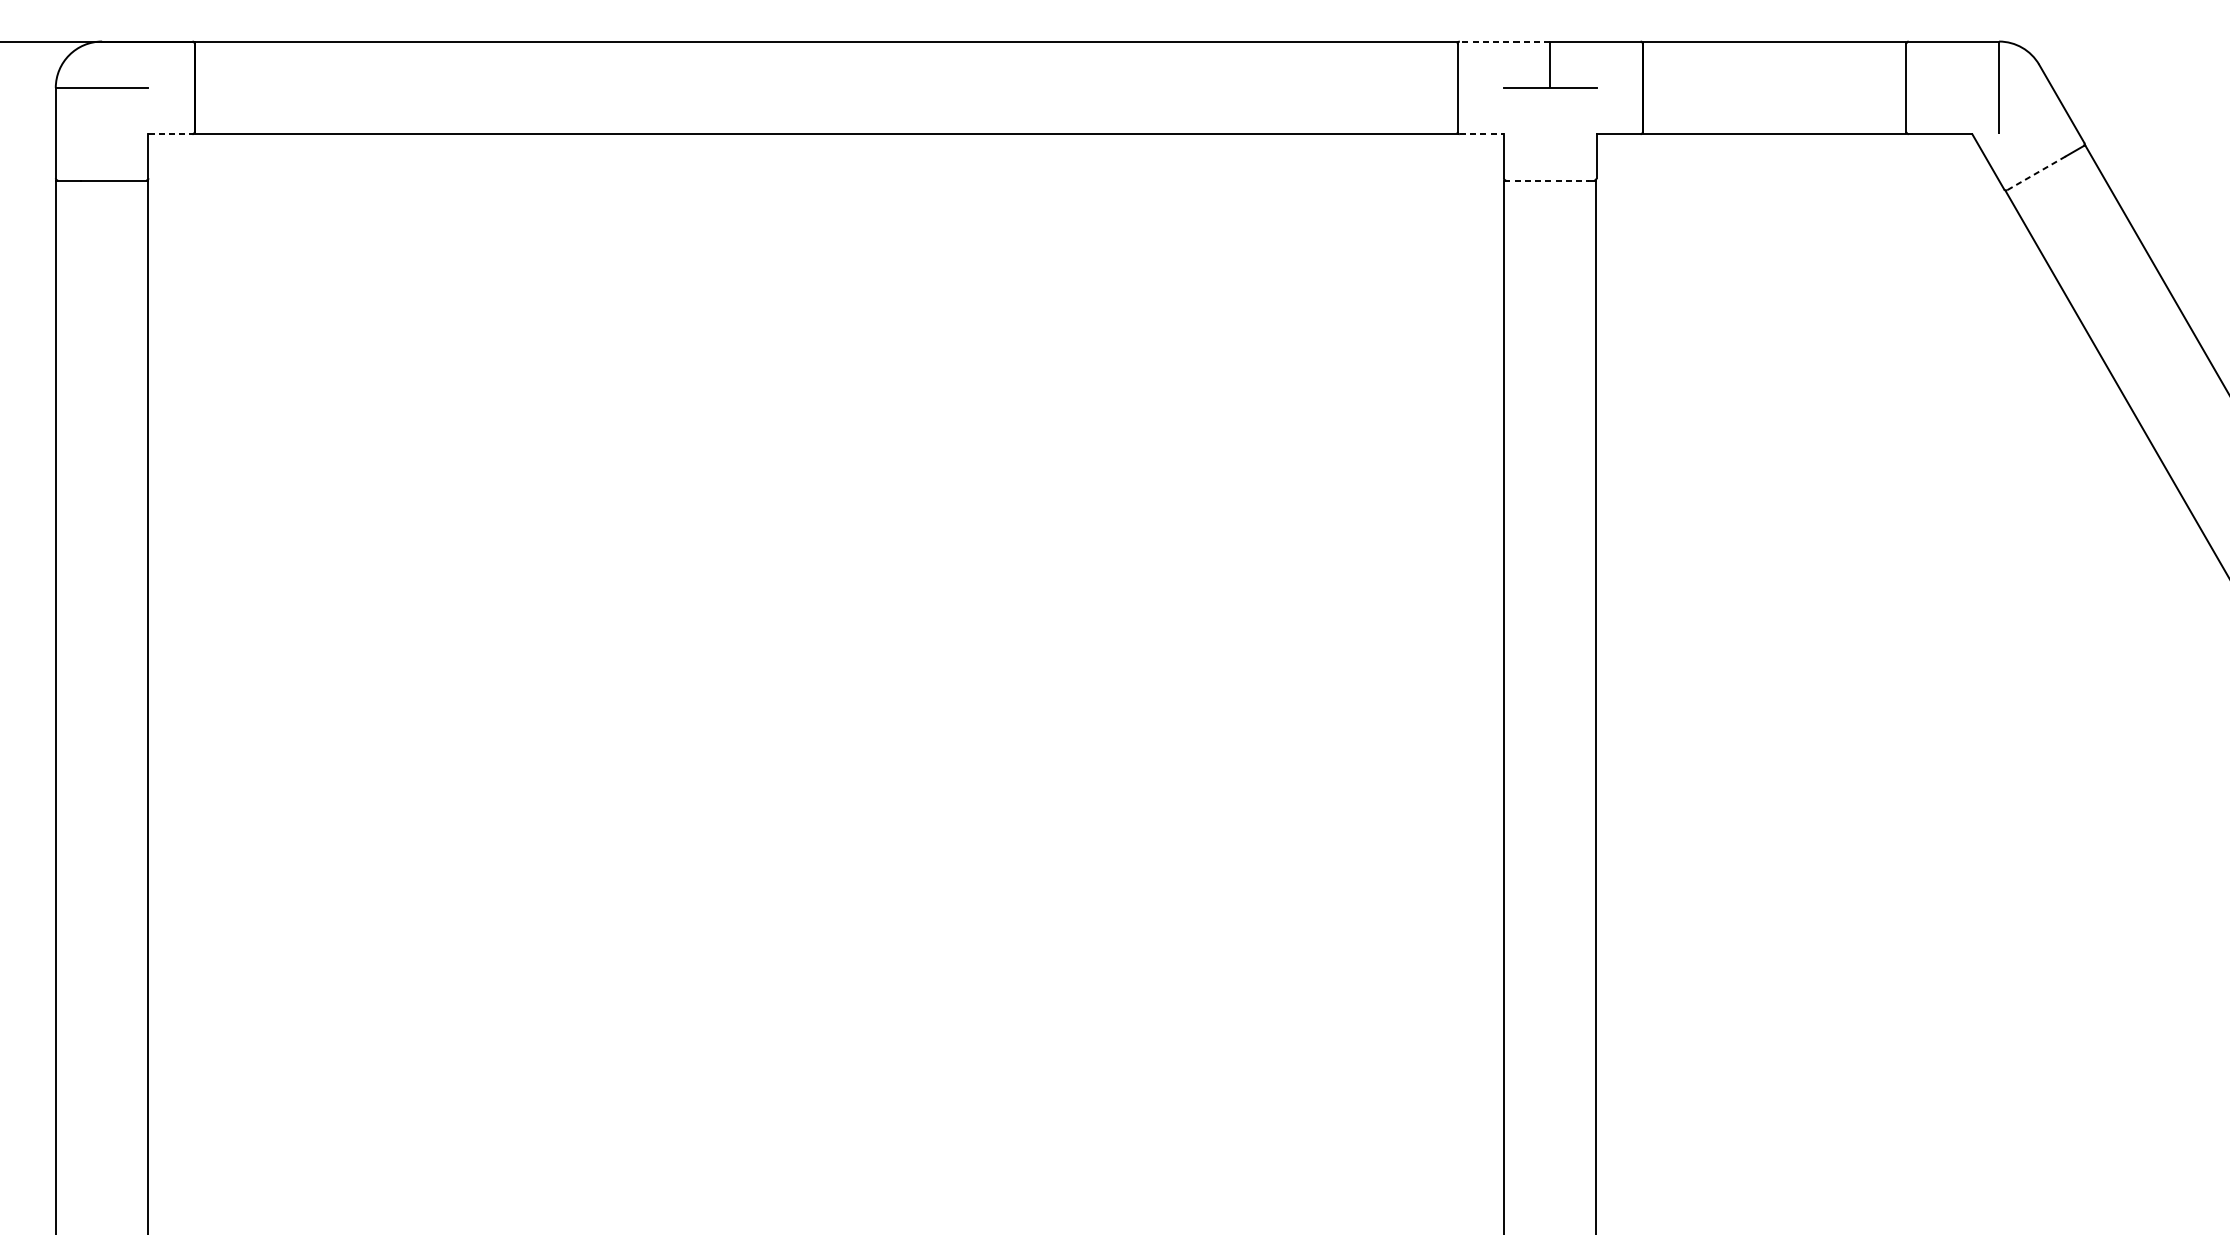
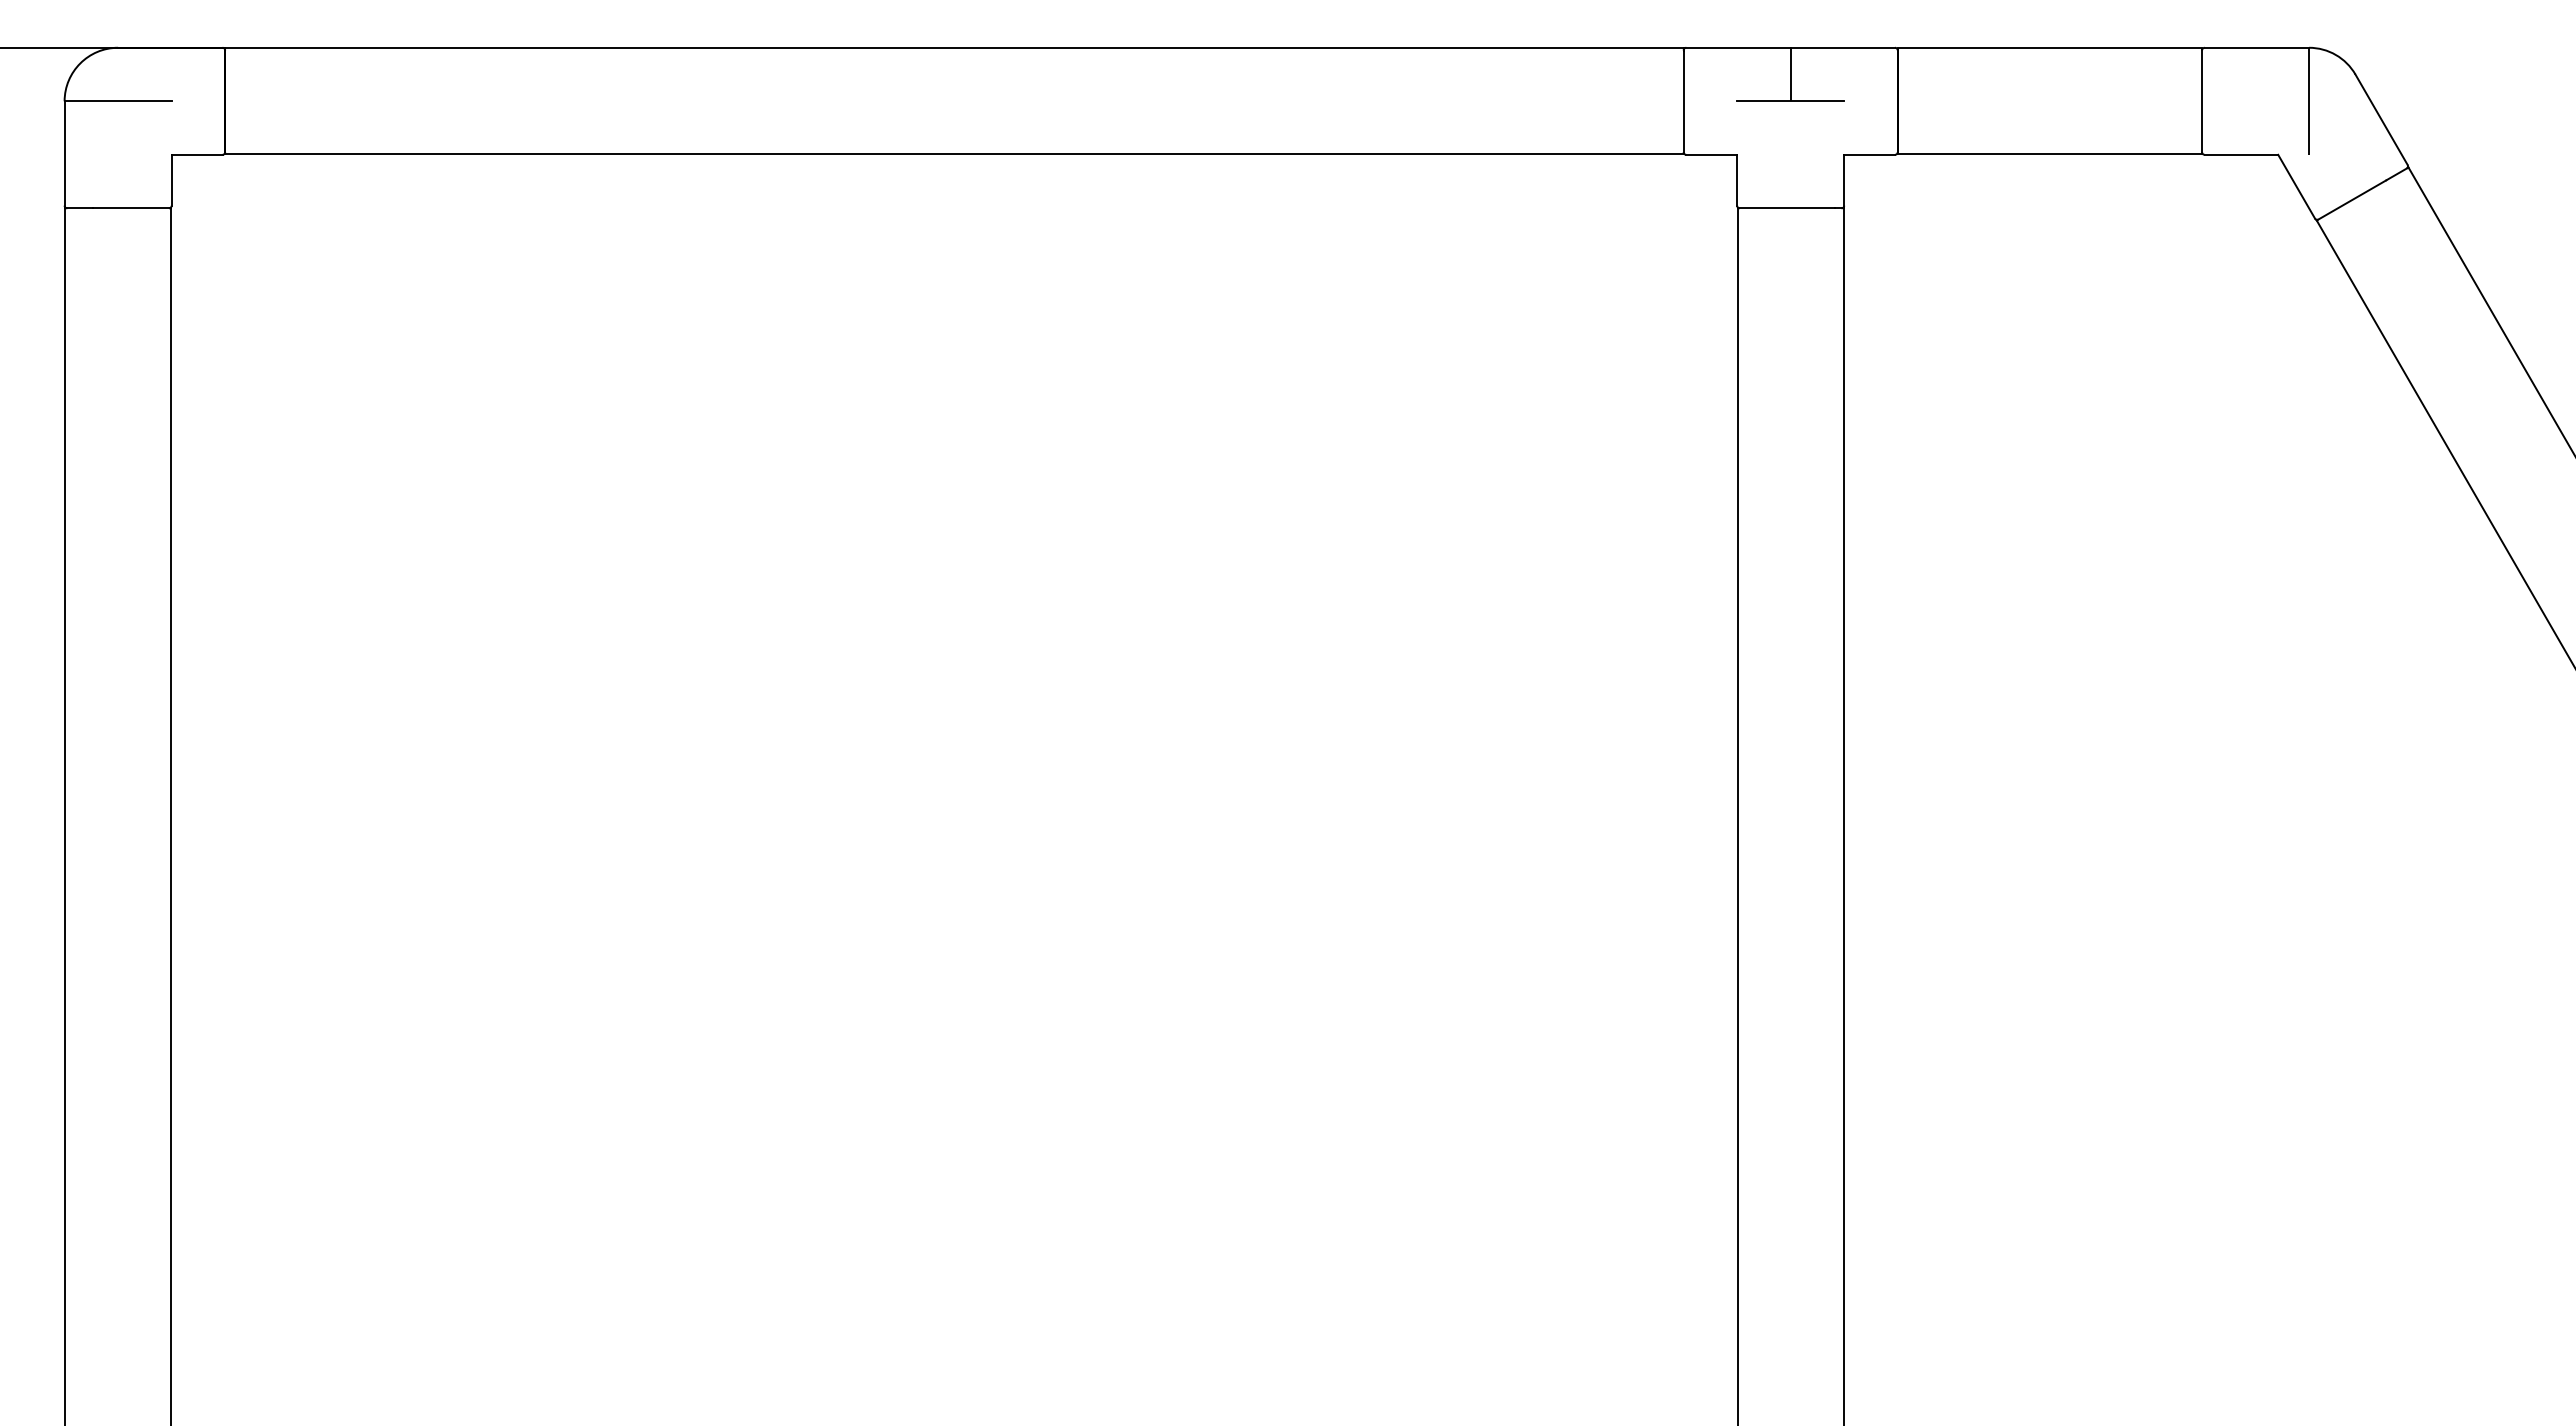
line: (1505, 41) -> (1738, 47), dashed -> solid
line: (170, 133) -> (197, 154), dashed -> solid
line: (1482, 133) -> (1712, 154), dashed -> solid
line: (2035, 173) -> (2351, 200), dashed -> solid
line: (1546, 180) -> (1786, 208), dashed -> solid

